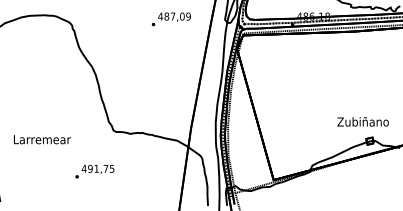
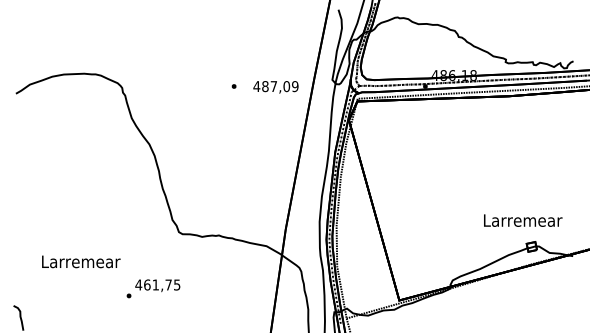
text: (174, 17) -> (275, 87), moved
text: (363, 121) -> (523, 219), Zubiñano -> Larremear
text: (42, 139) -> (81, 261), moved
text: (90, 168) -> (147, 284), 491,75 -> 461,75

